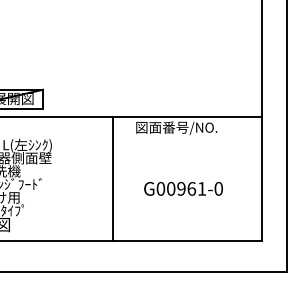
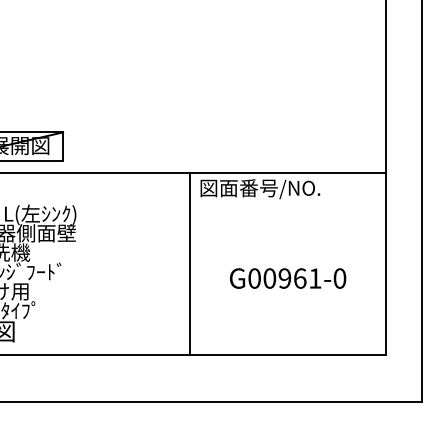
line: (113, 178) -> (190, 263), moved
text: (183, 188) -> (287, 277), moved

